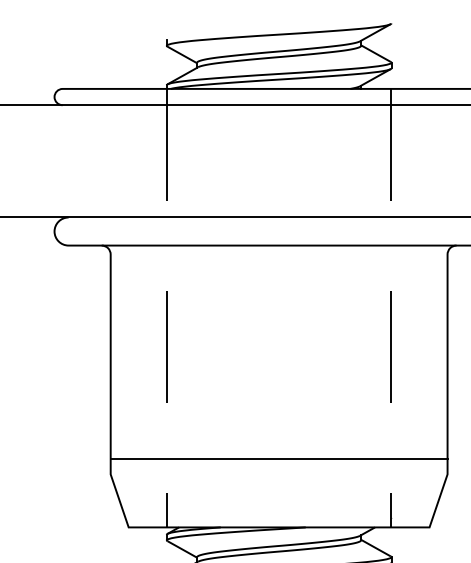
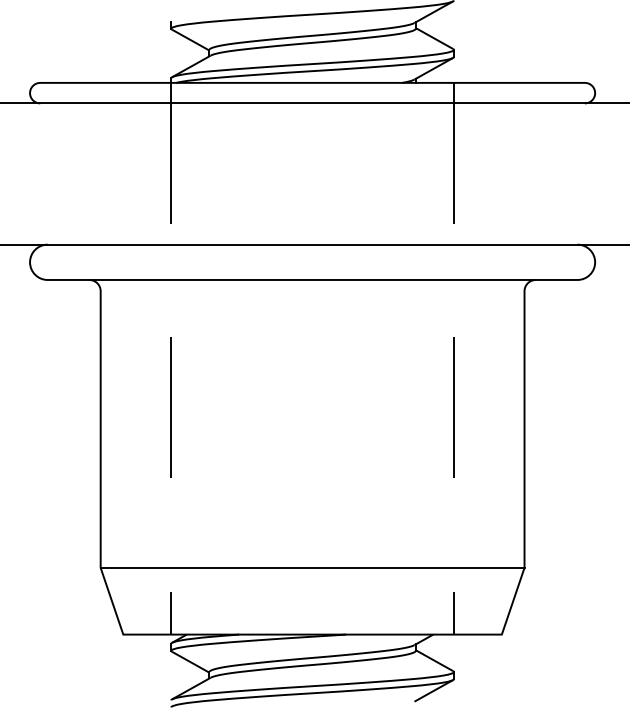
line: (279, 458) -> (312, 567), moved

